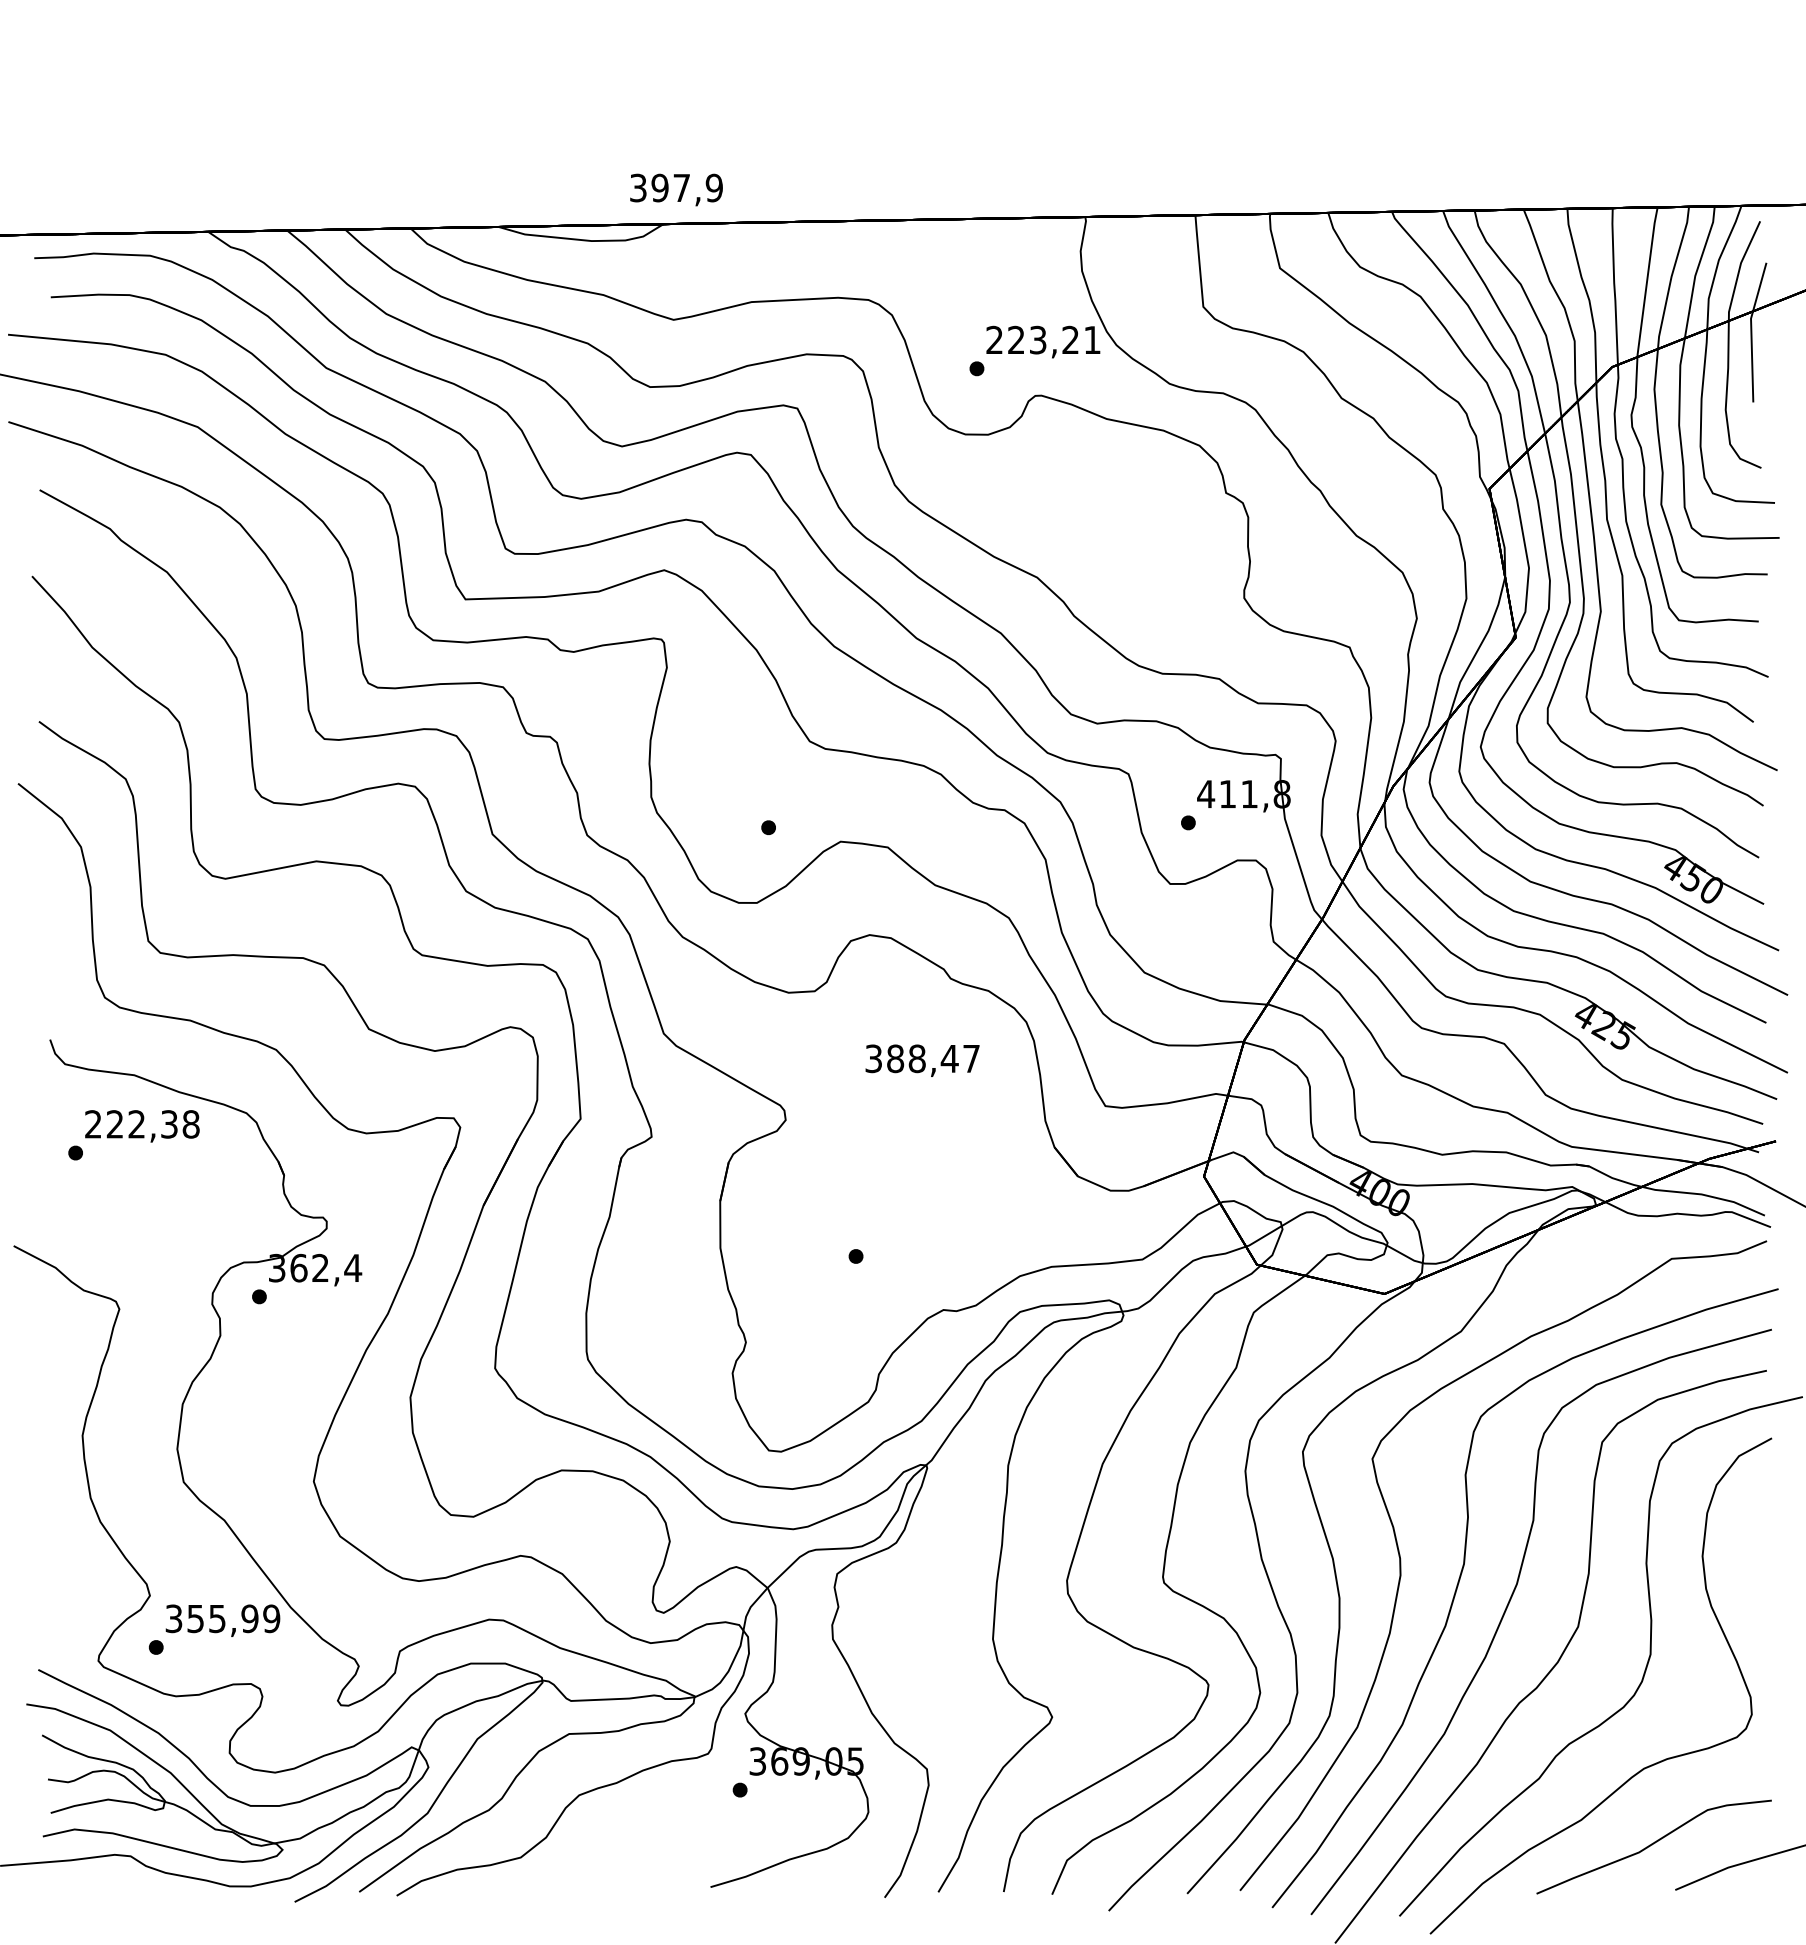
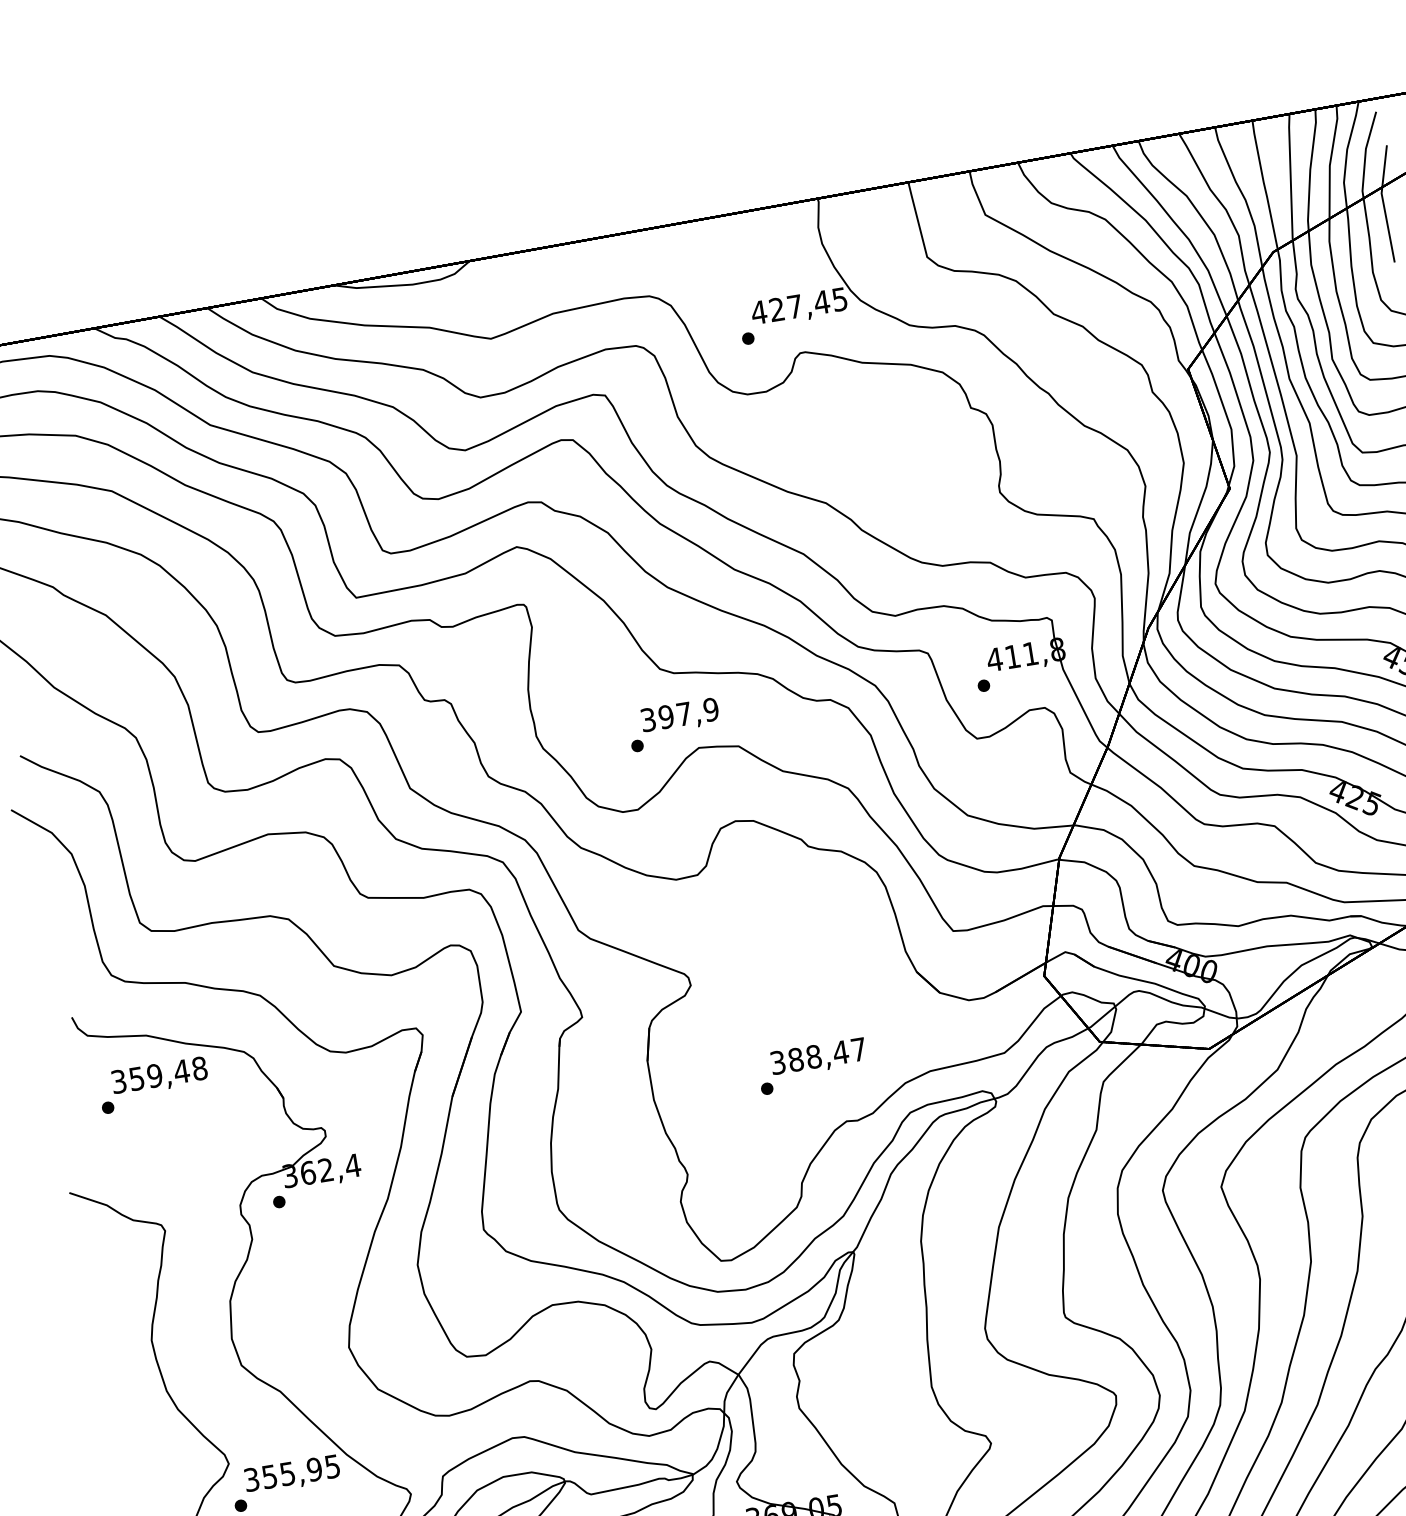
text: (676, 189) -> (680, 715), moved
text: (1042, 339) -> (798, 305), 223,21 -> 427,45
text: (922, 1060) -> (818, 1057), moved
text: (131, 1124) -> (150, 1076), 222,38 -> 359,48
text: (271, 1618) -> (332, 1466), 355,99 -> 355,95

